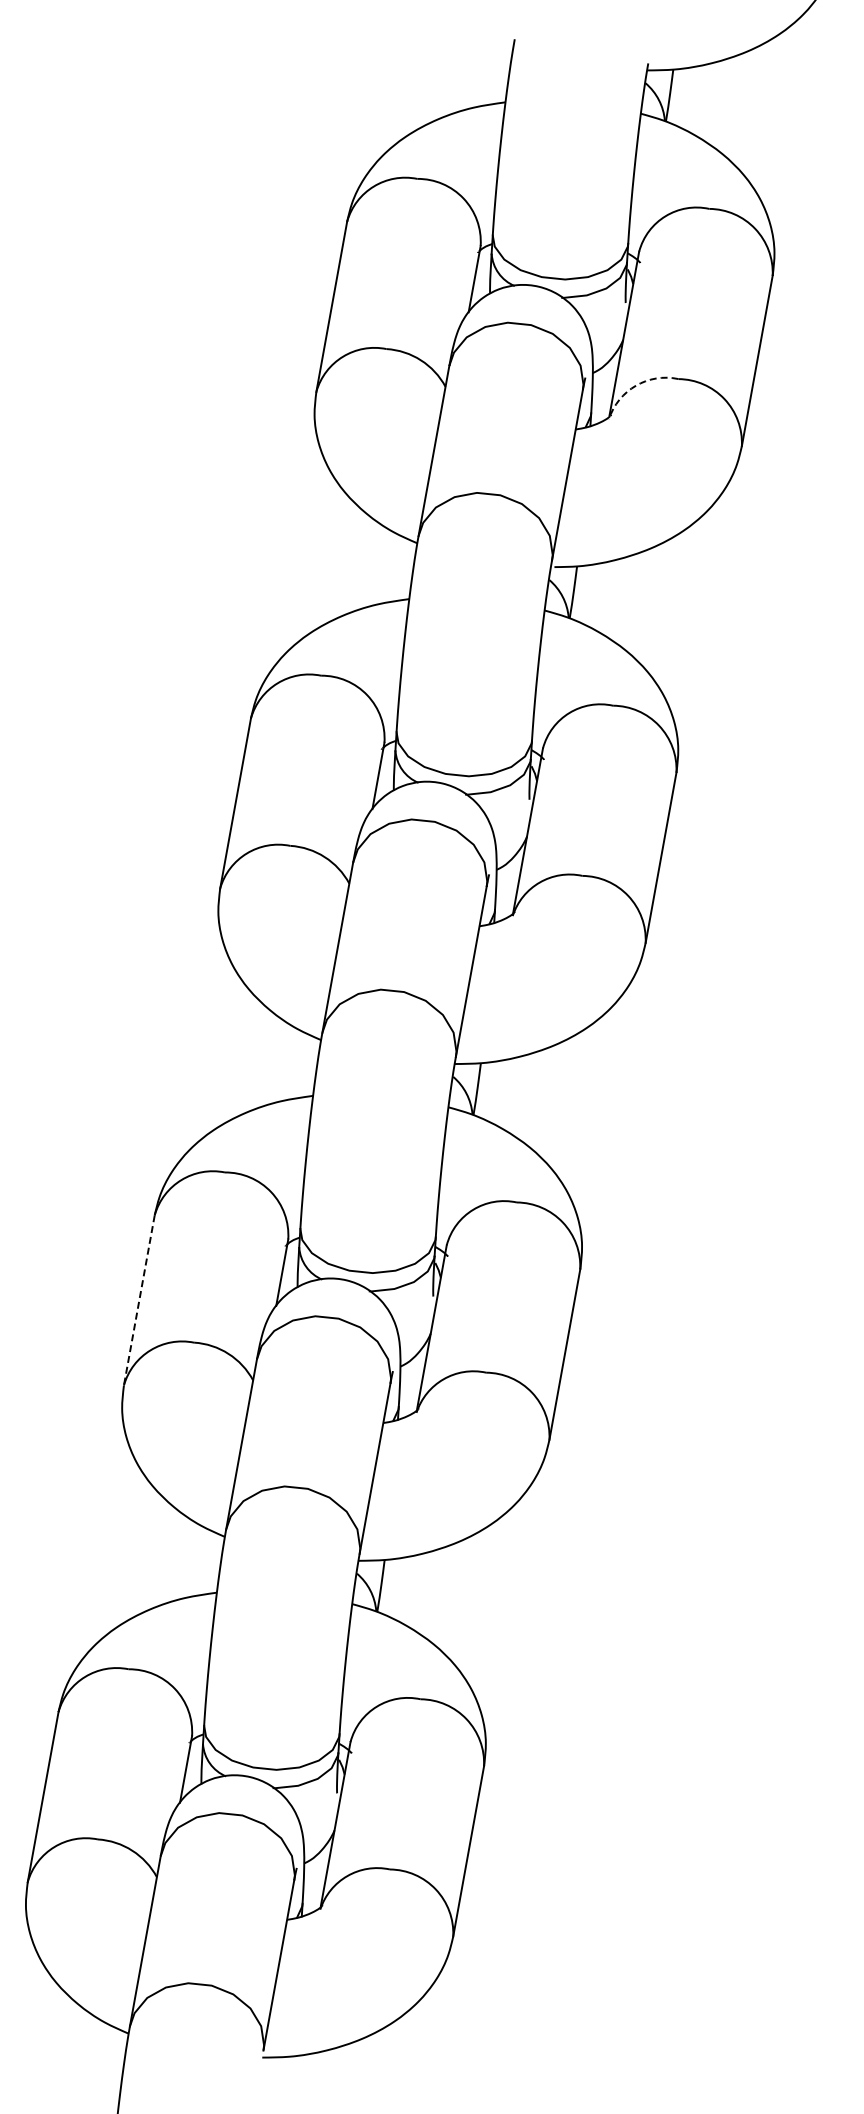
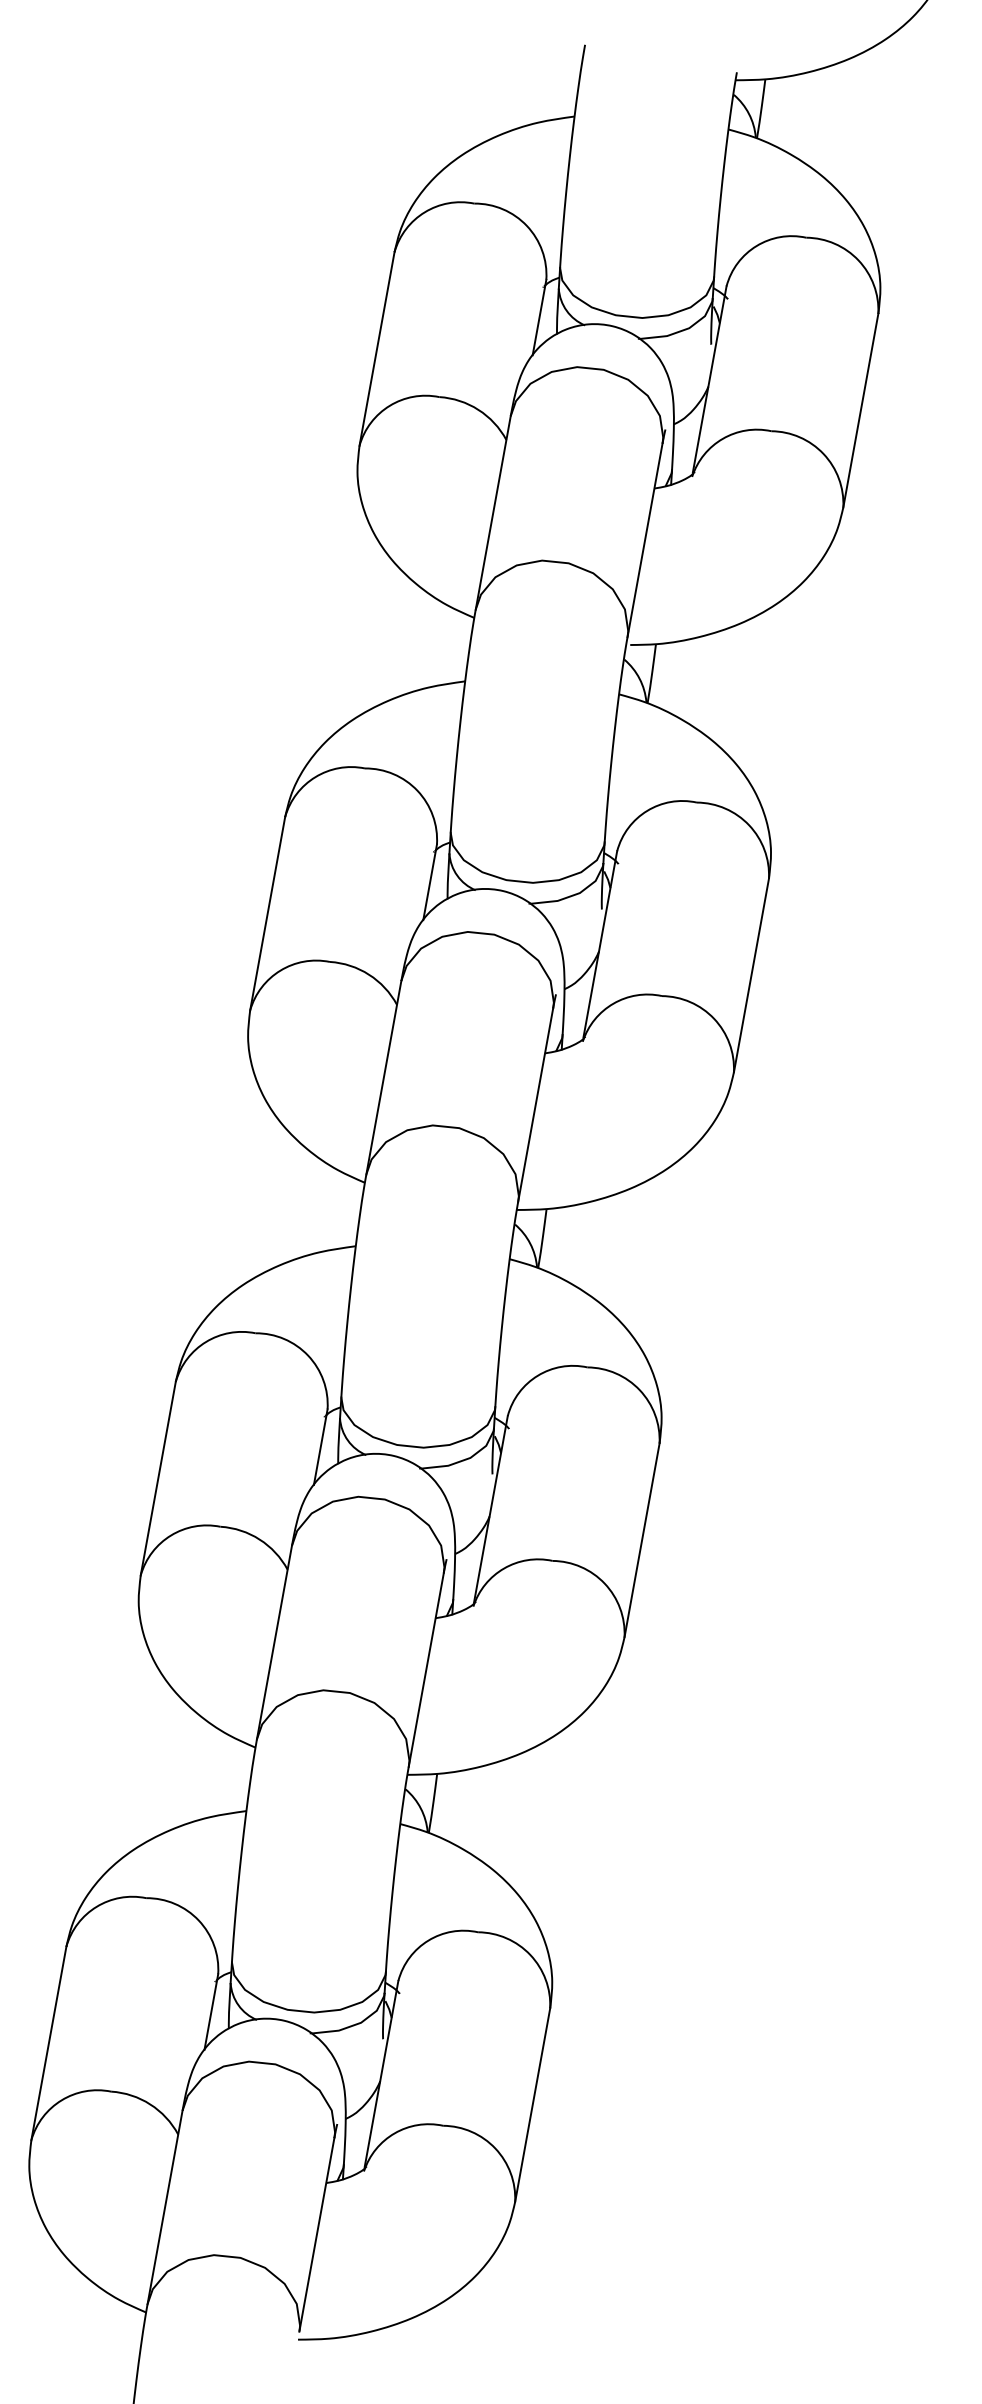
arc: (635, 385) -> (722, 438), dashed -> solid
line: (139, 1300) -> (158, 1478), dashed -> solid

